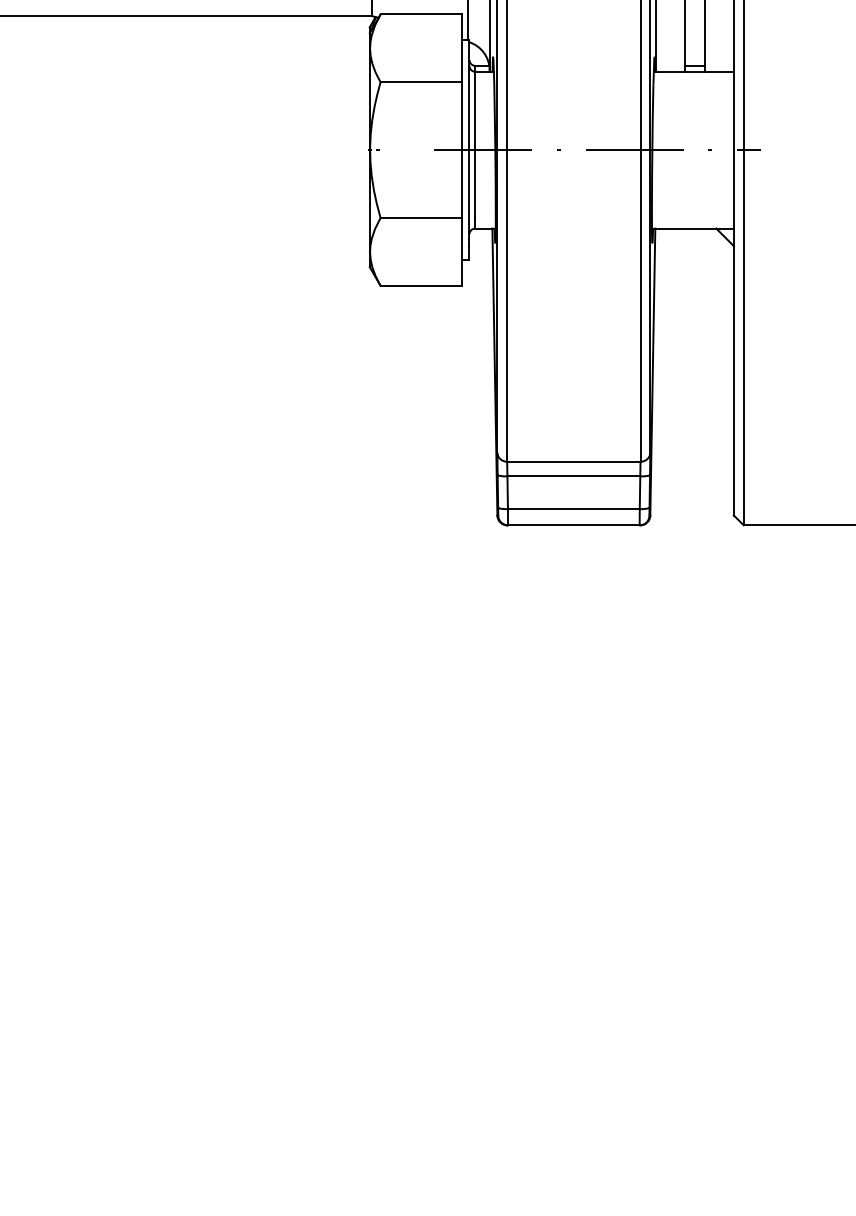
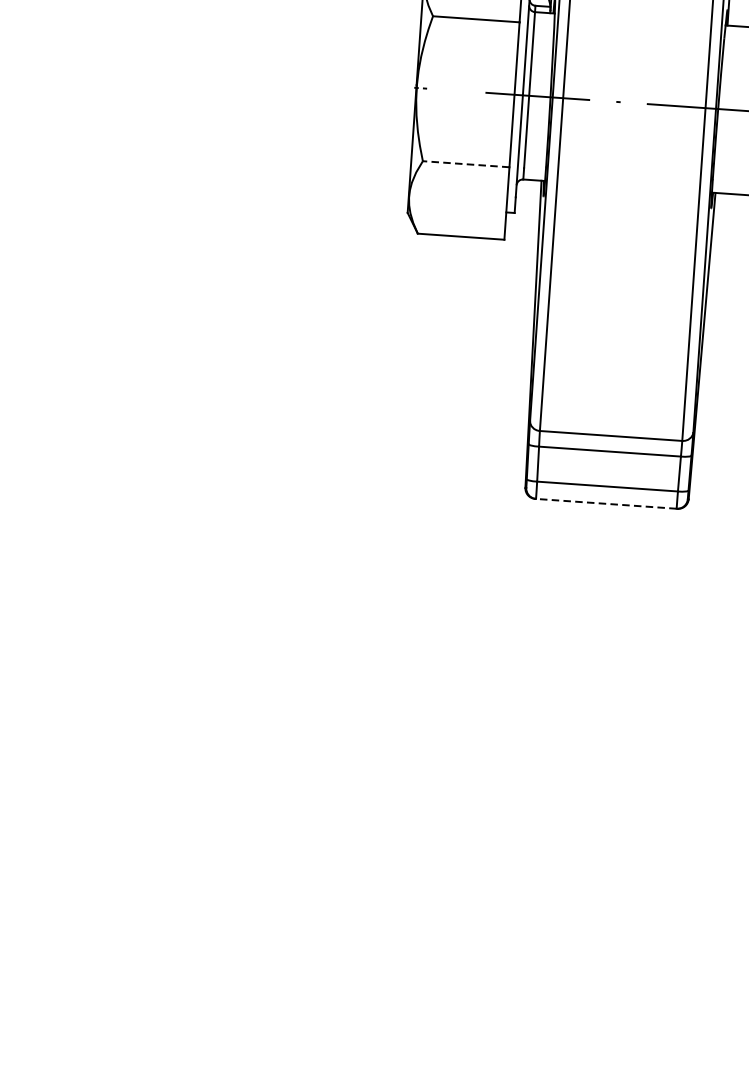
line: (421, 218) -> (466, 164), solid -> dashed
line: (573, 525) -> (605, 504), solid -> dashed

